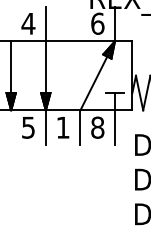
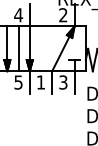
text: (97, 24) -> (63, 15), 6 -> 2
line: (28, 75) -> (18, 48), added
text: (97, 127) -> (63, 82), 8 -> 3

